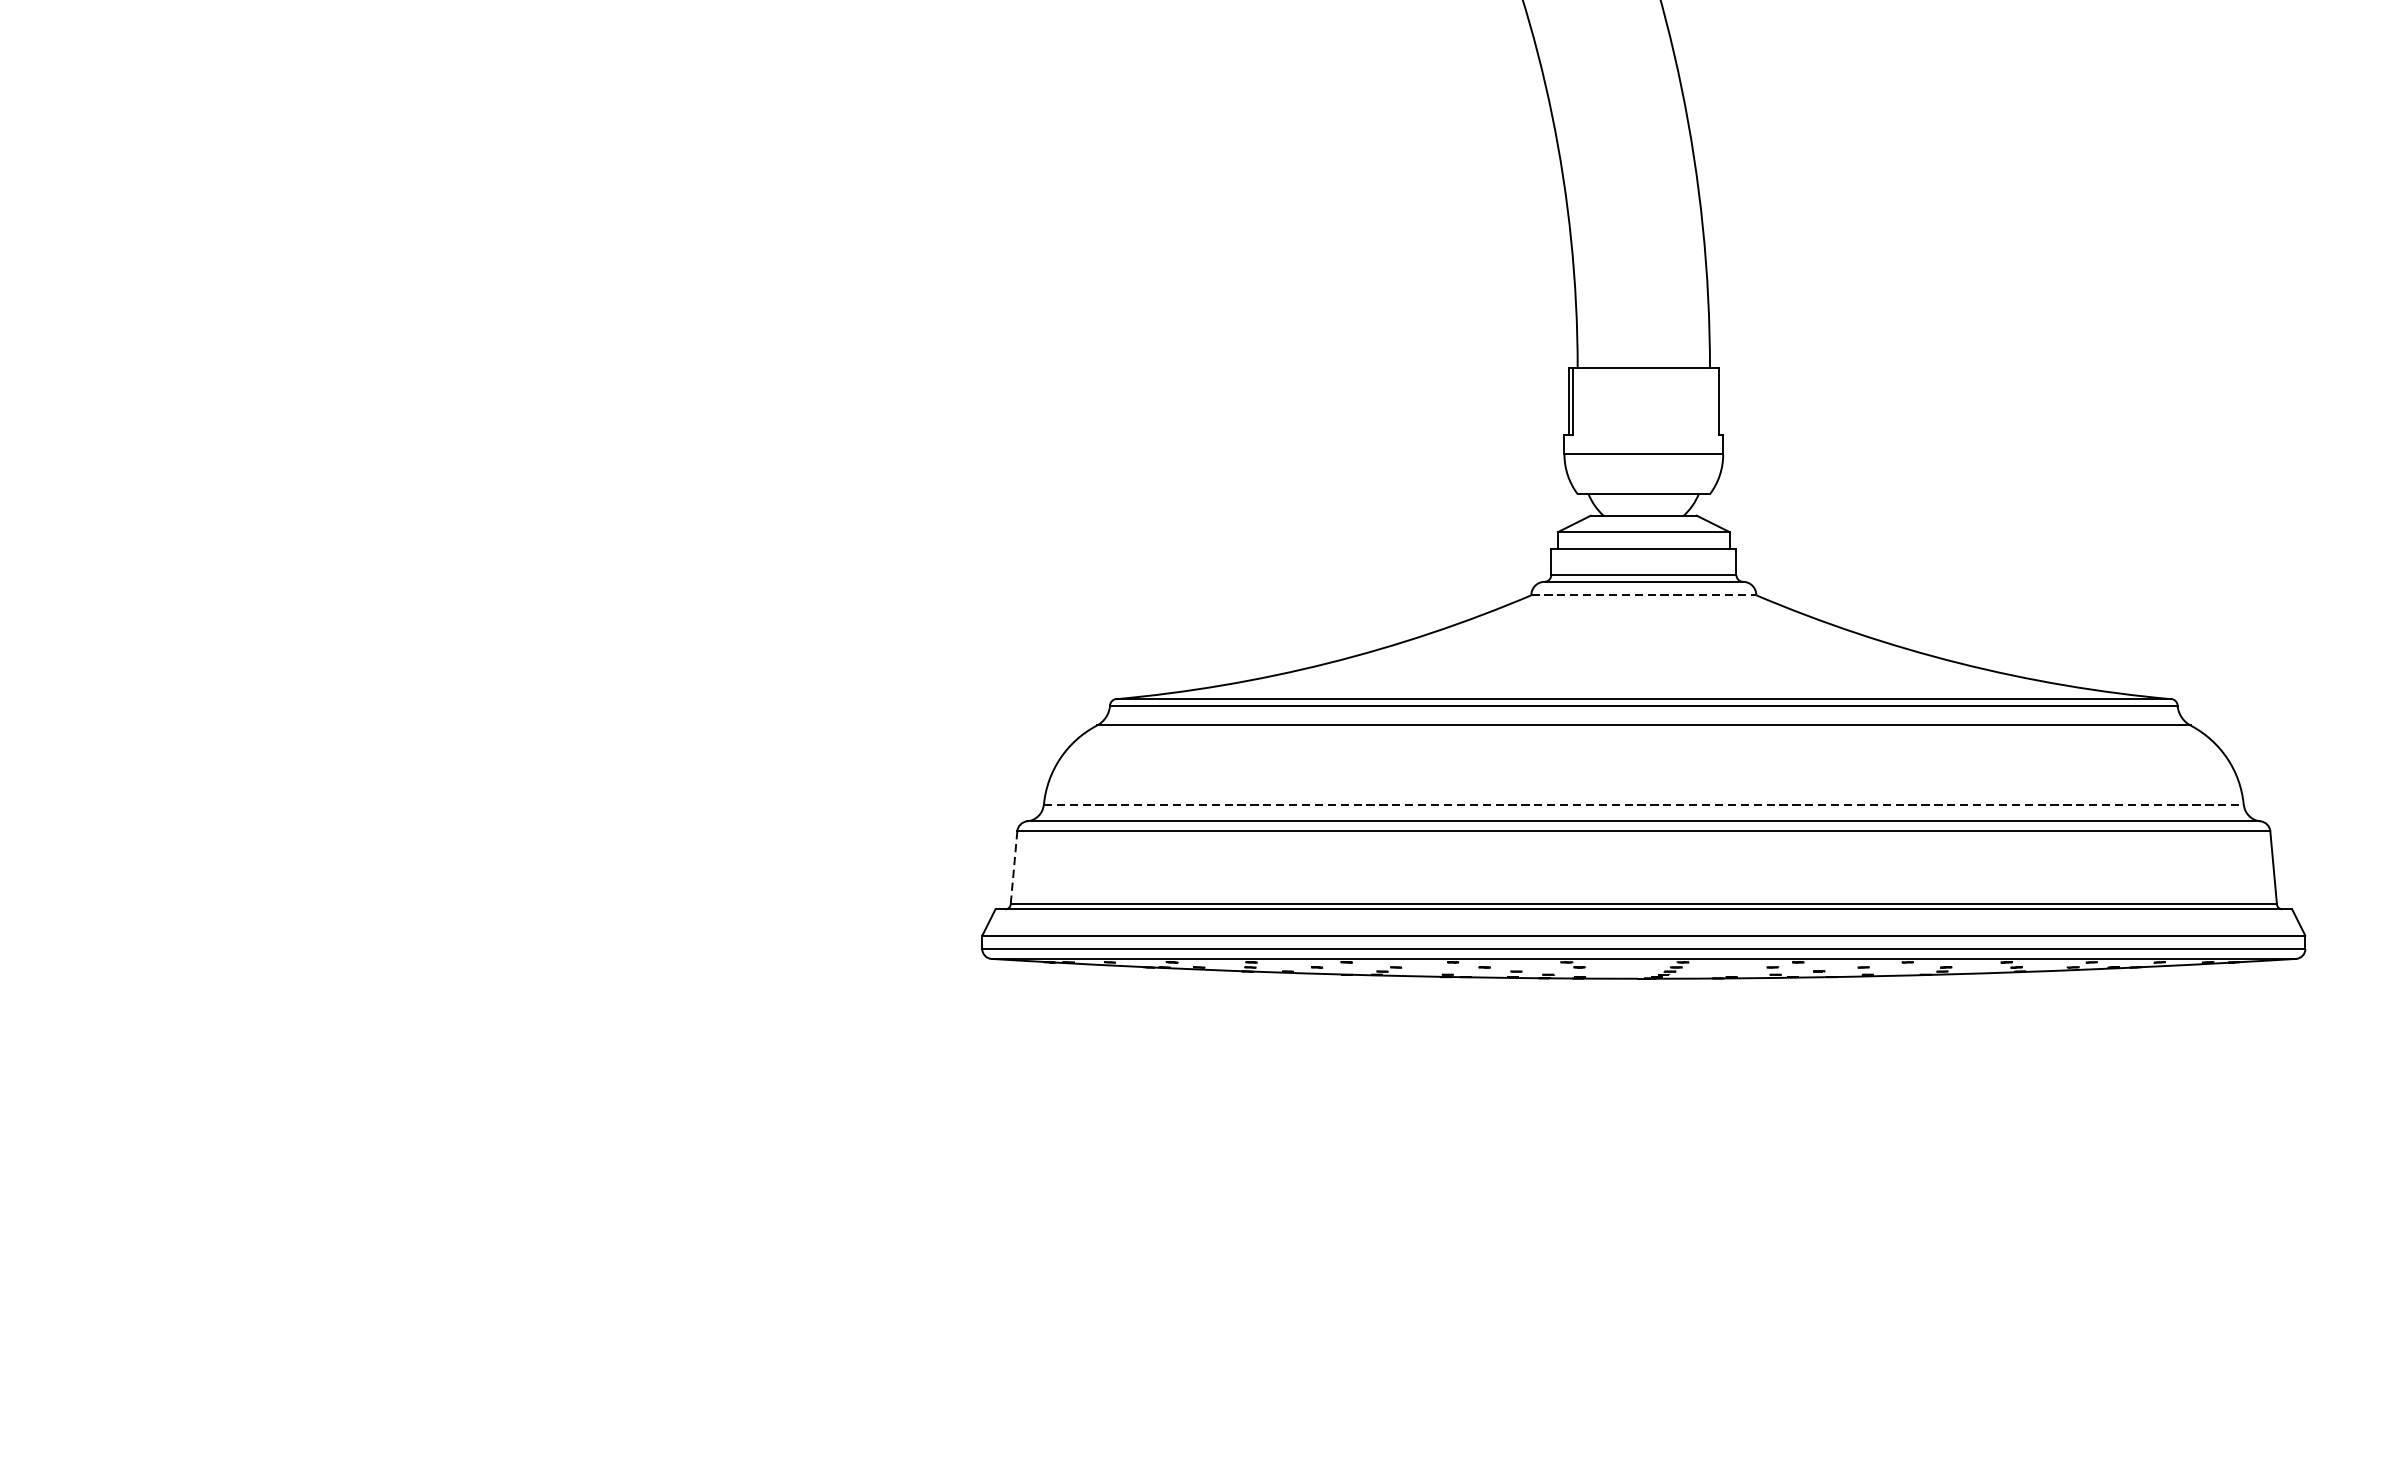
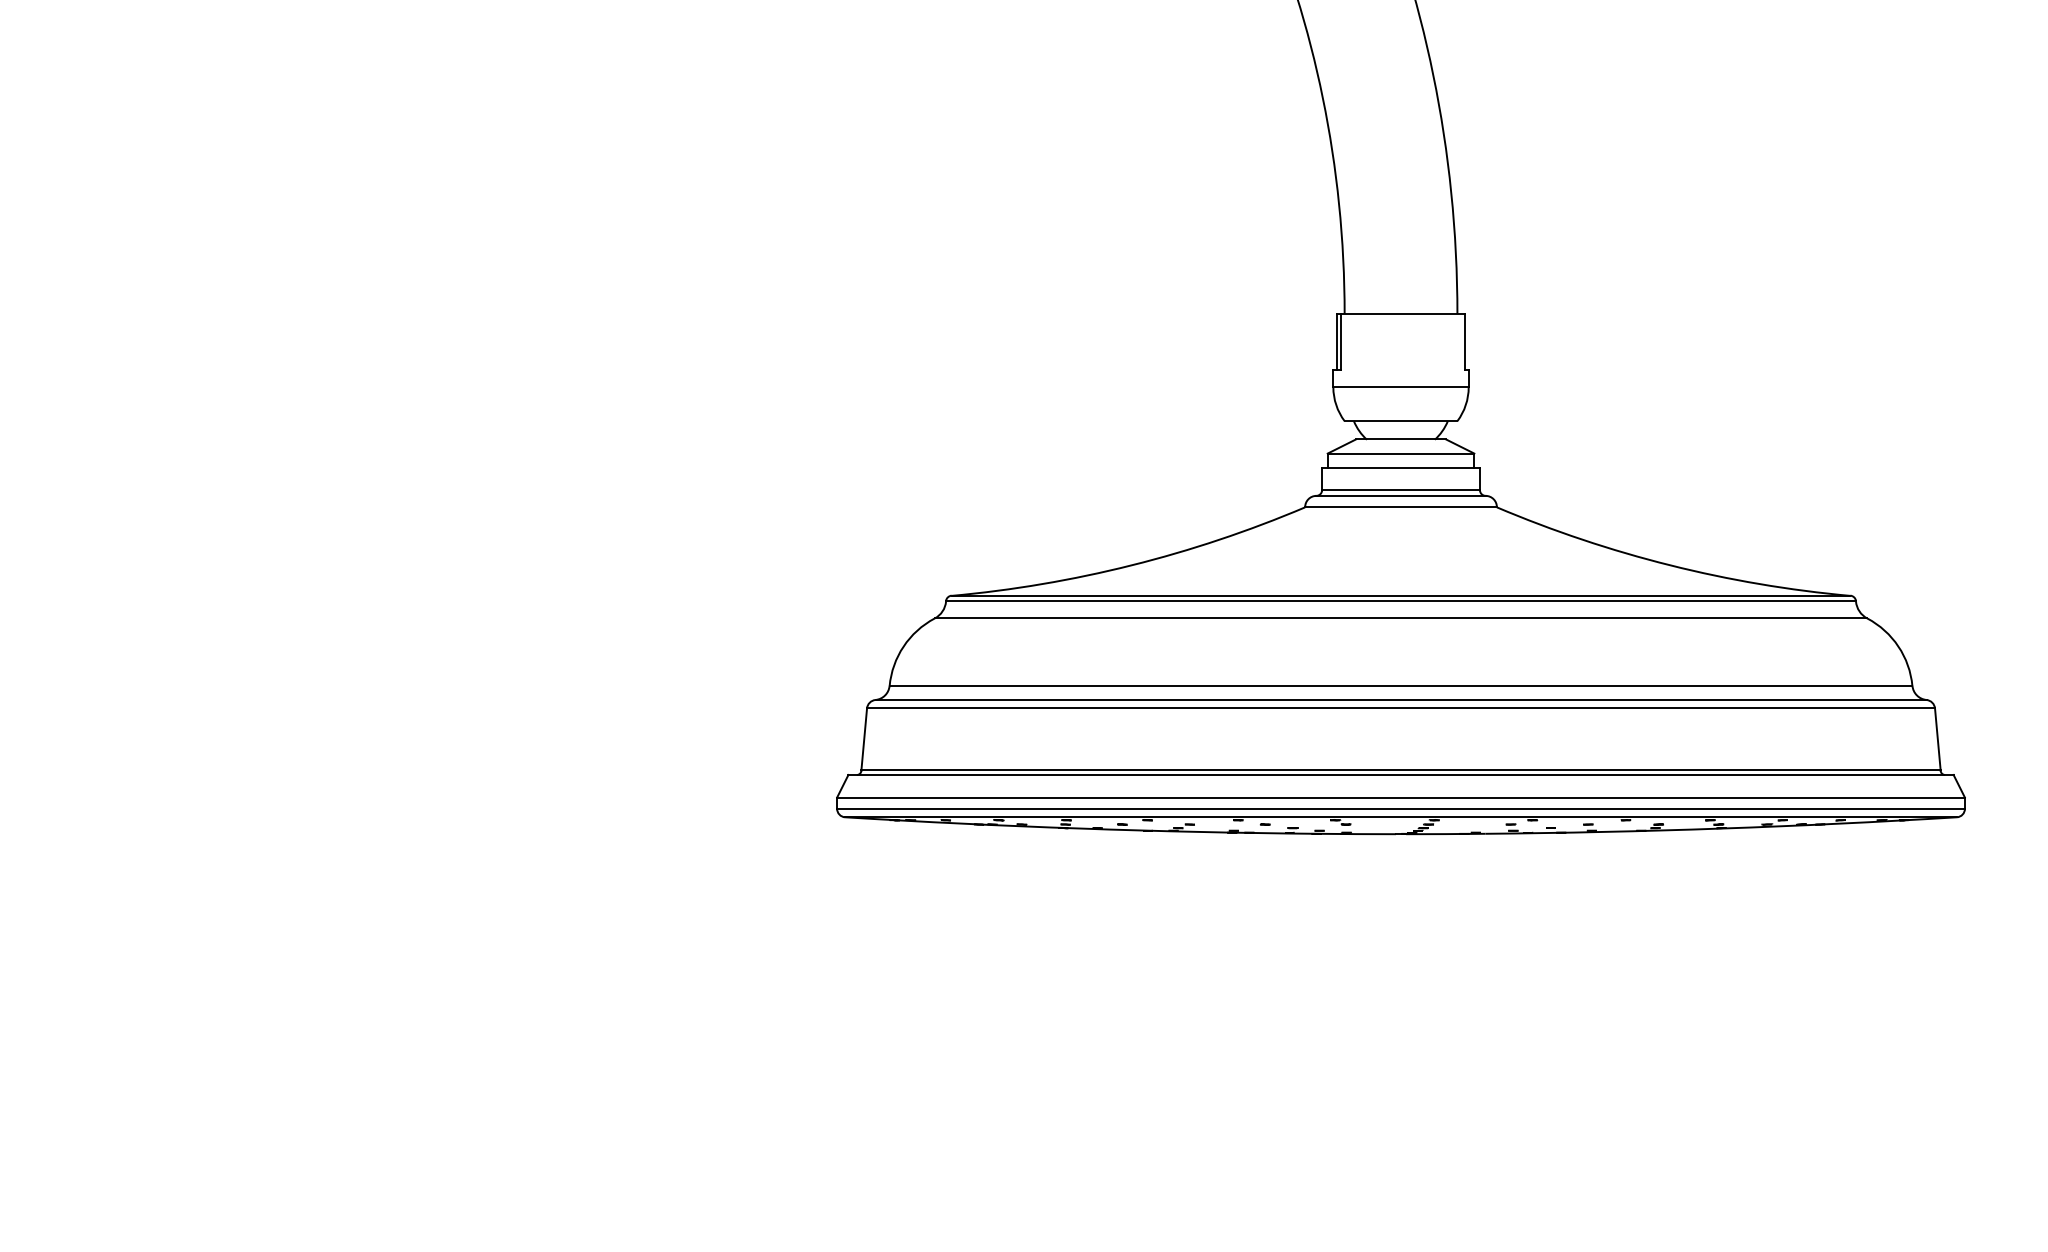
line: (1644, 595) -> (1401, 507), dashed -> solid
line: (1644, 804) -> (1401, 685), dashed -> solid
line: (1014, 867) -> (864, 739), dashed -> solid

